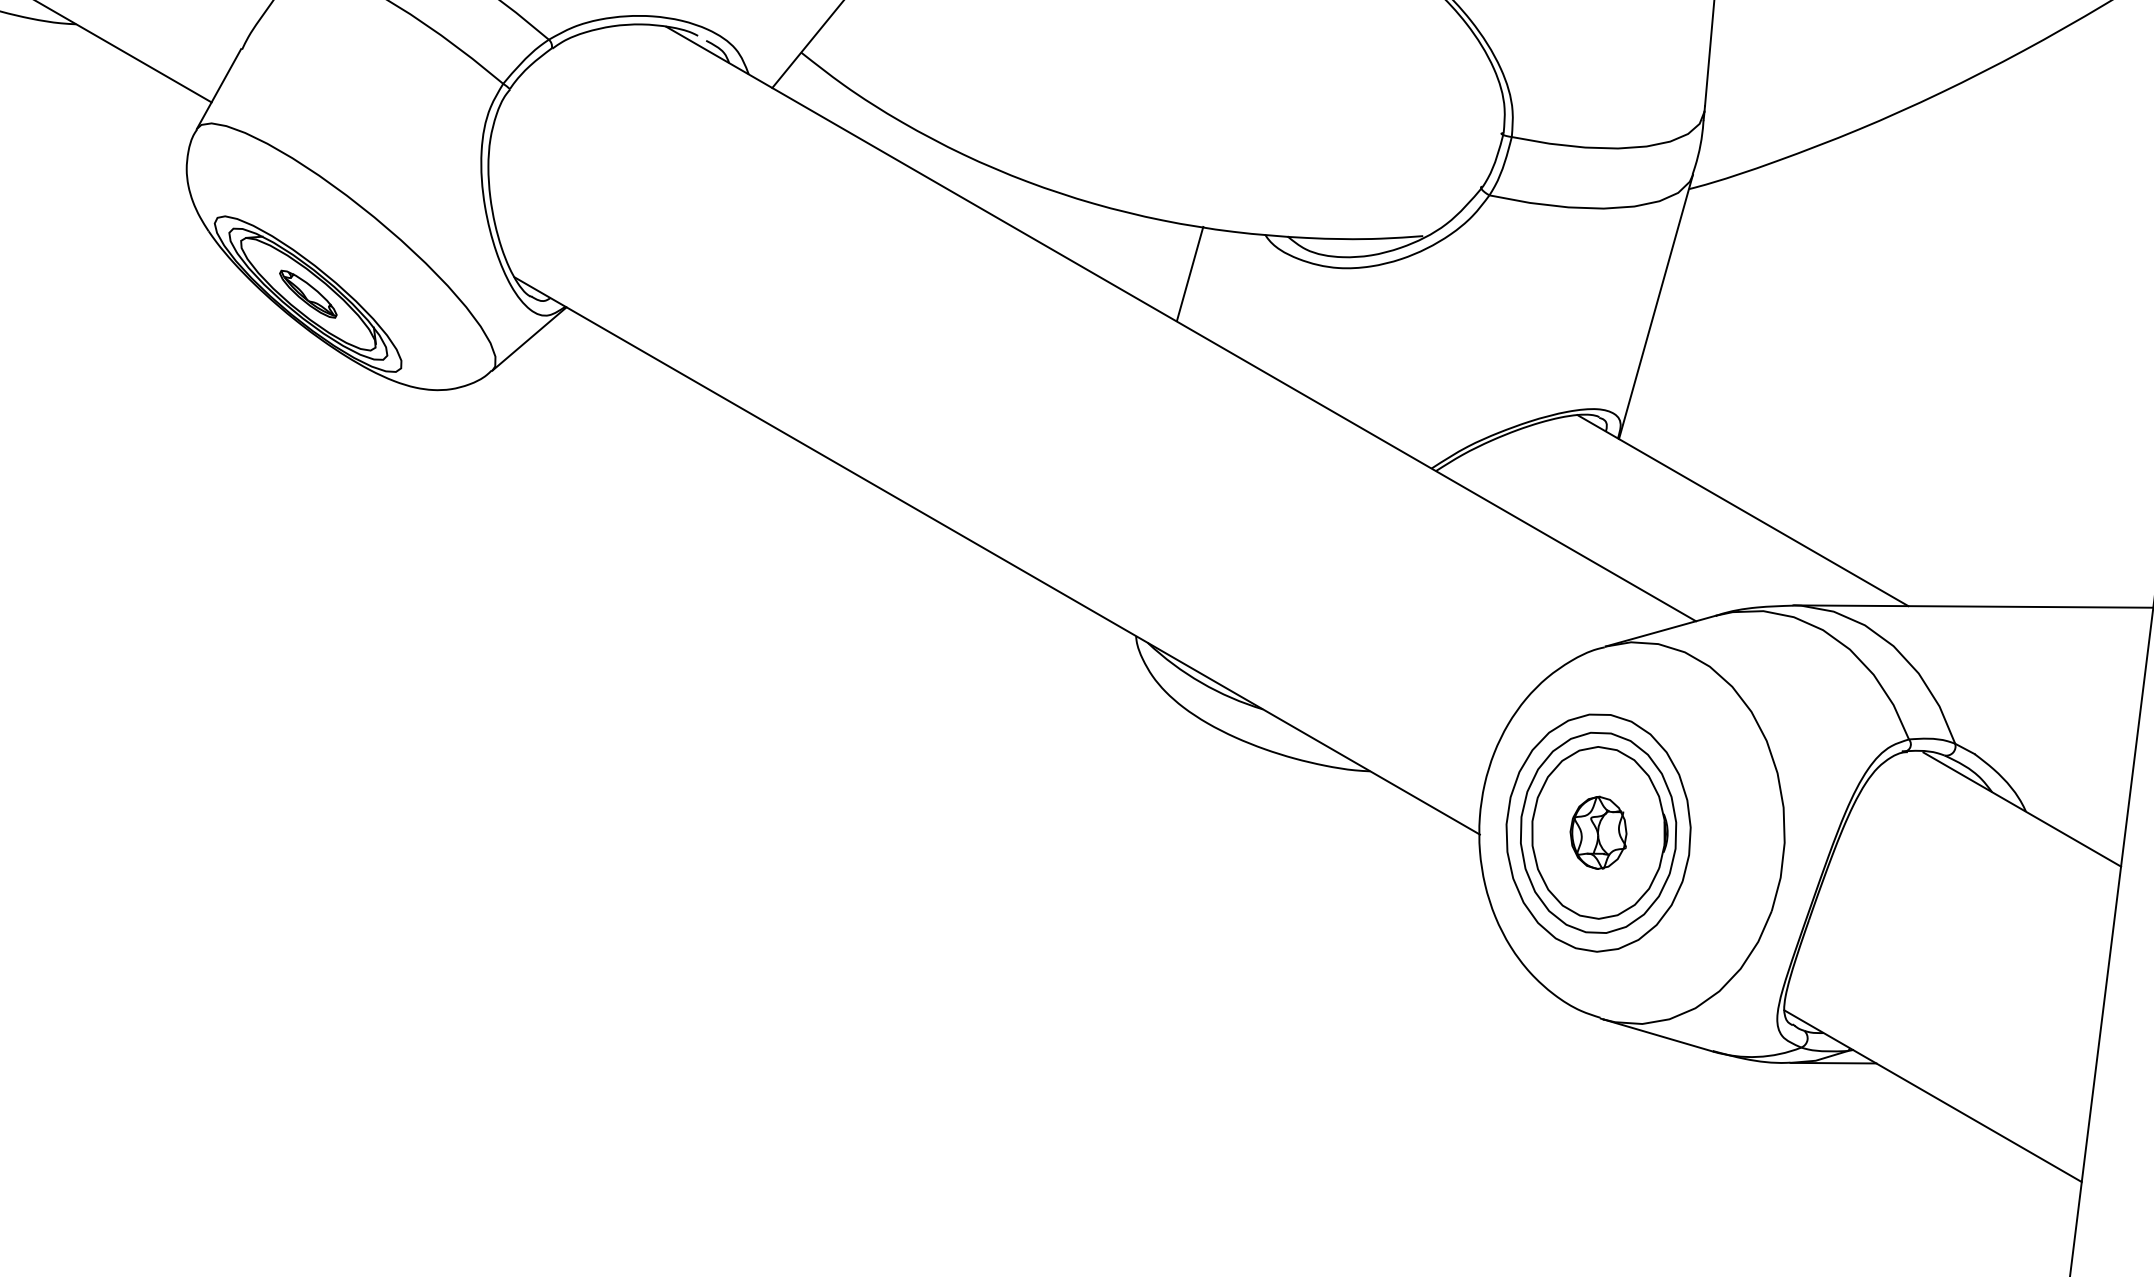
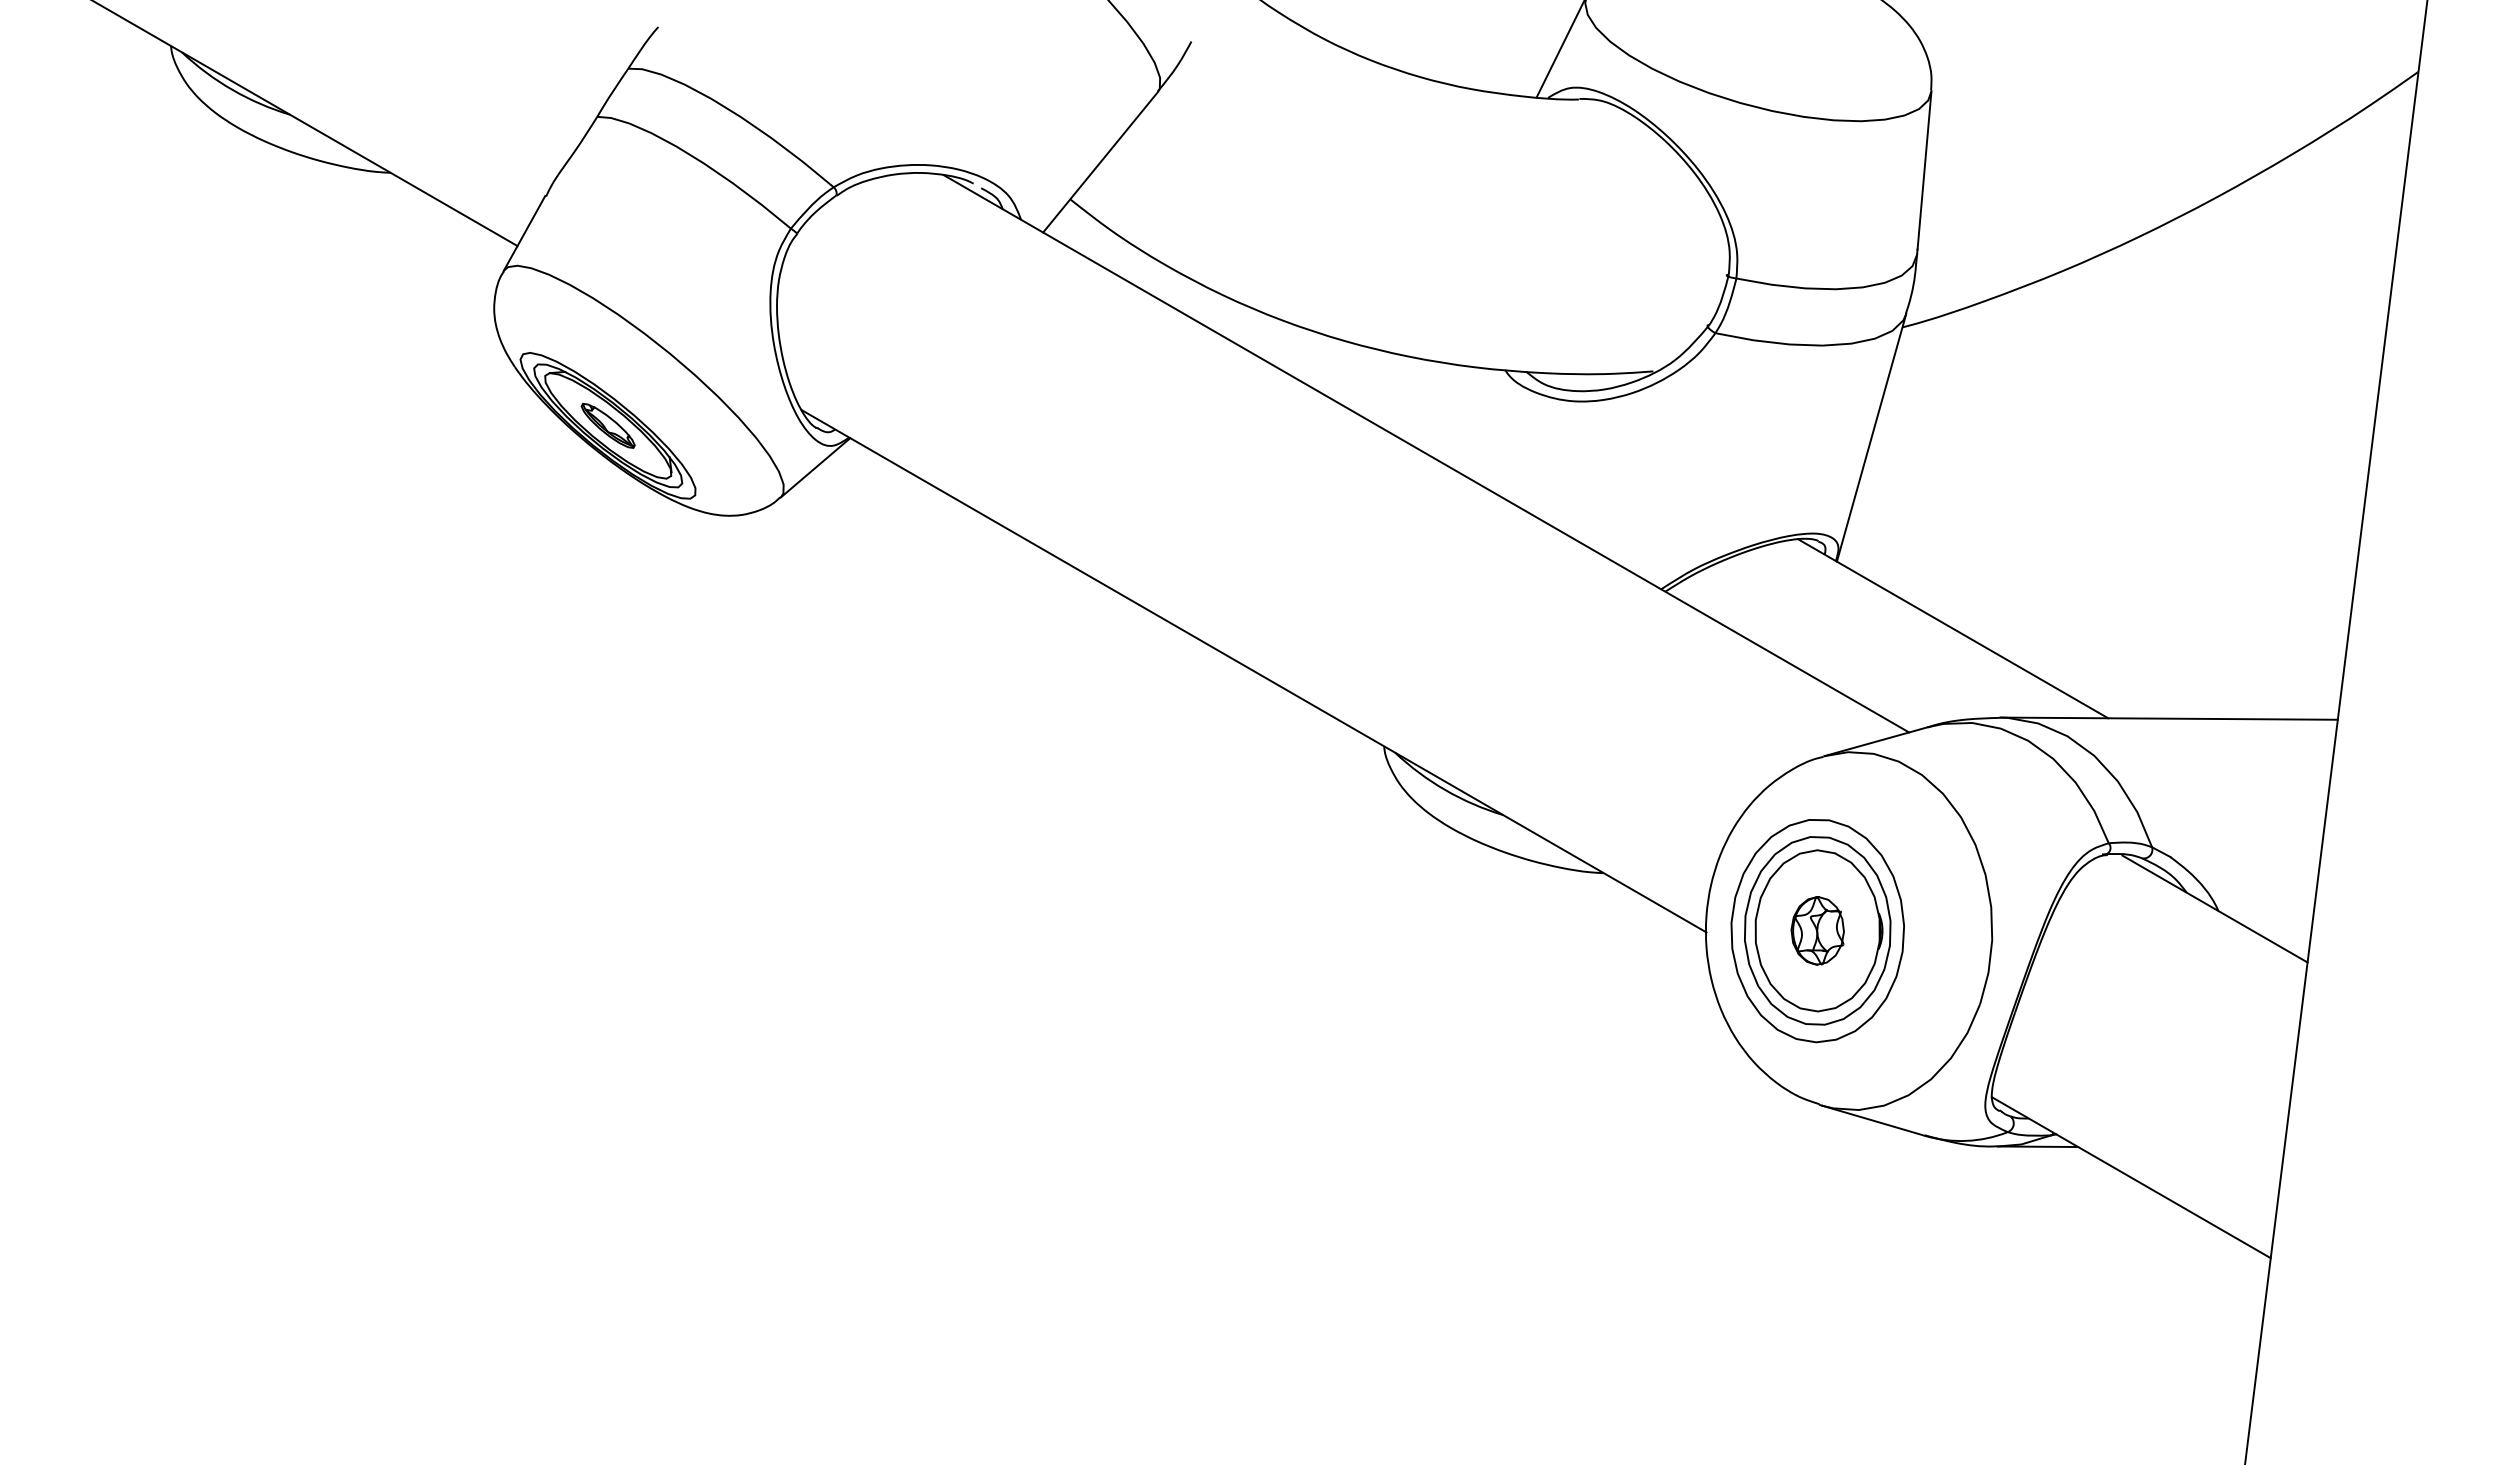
line: (1189, 273) -> (1434, 406), removed

